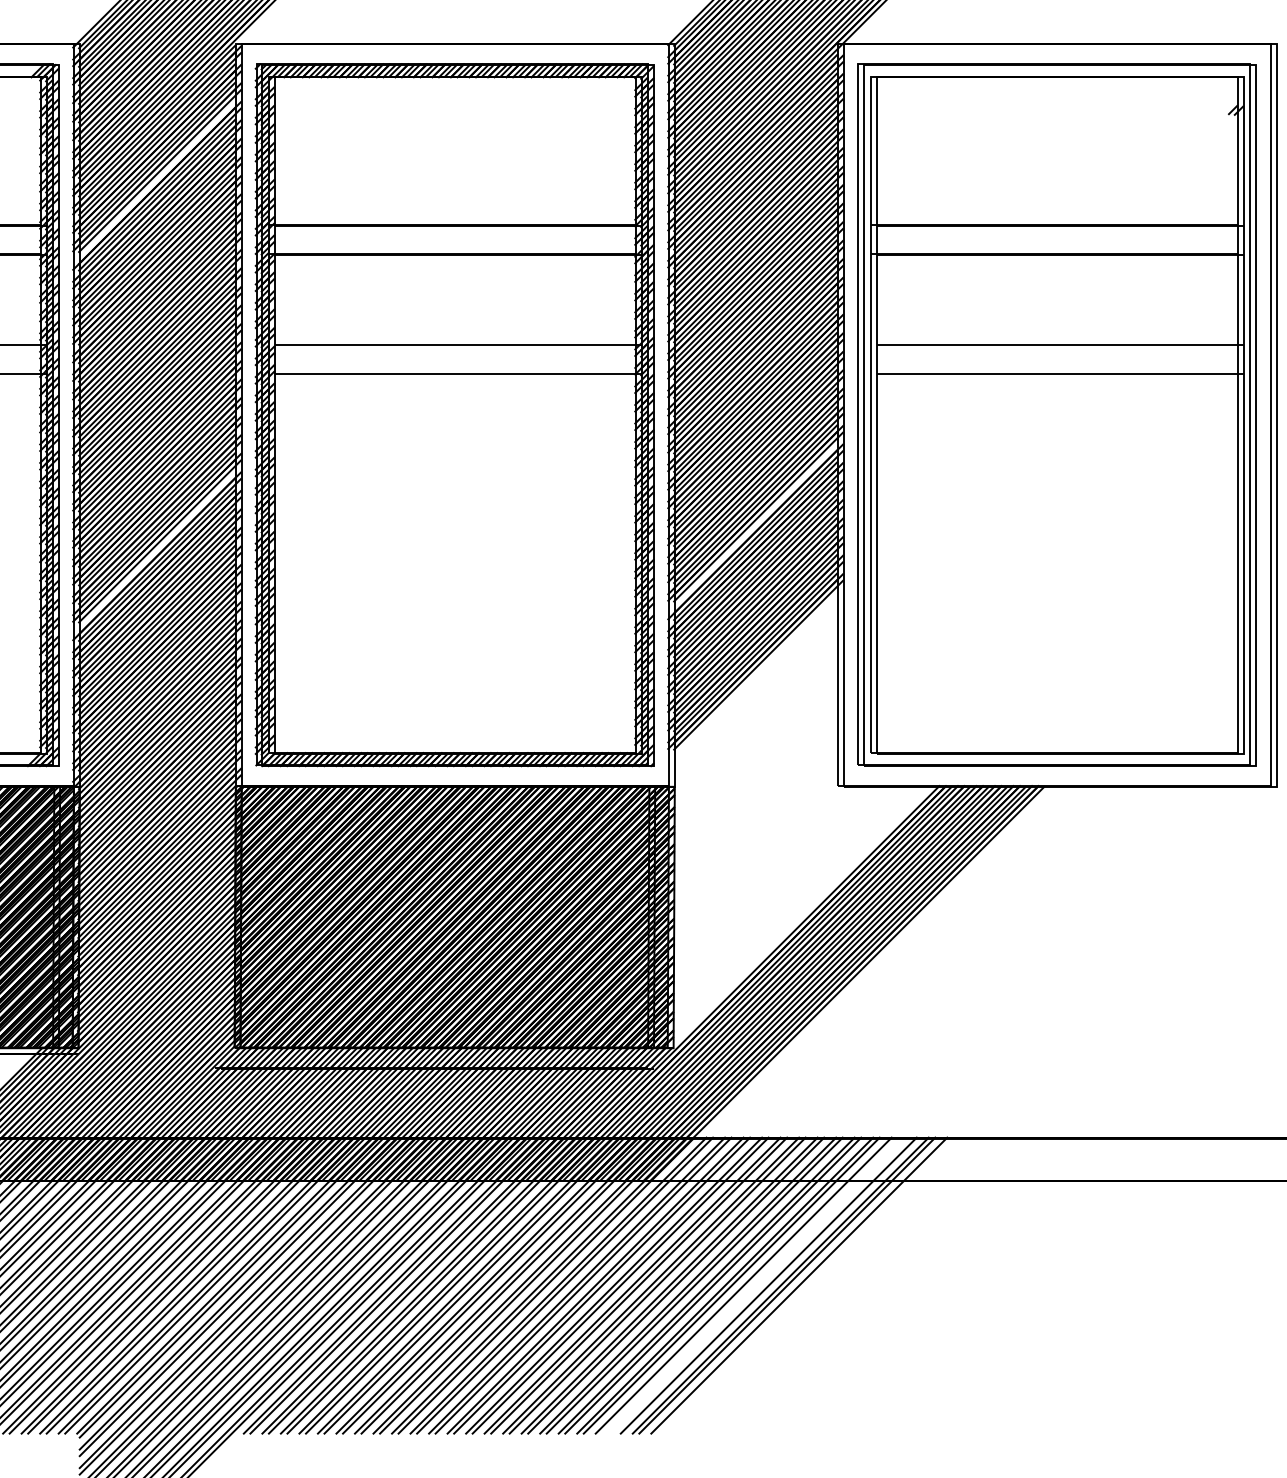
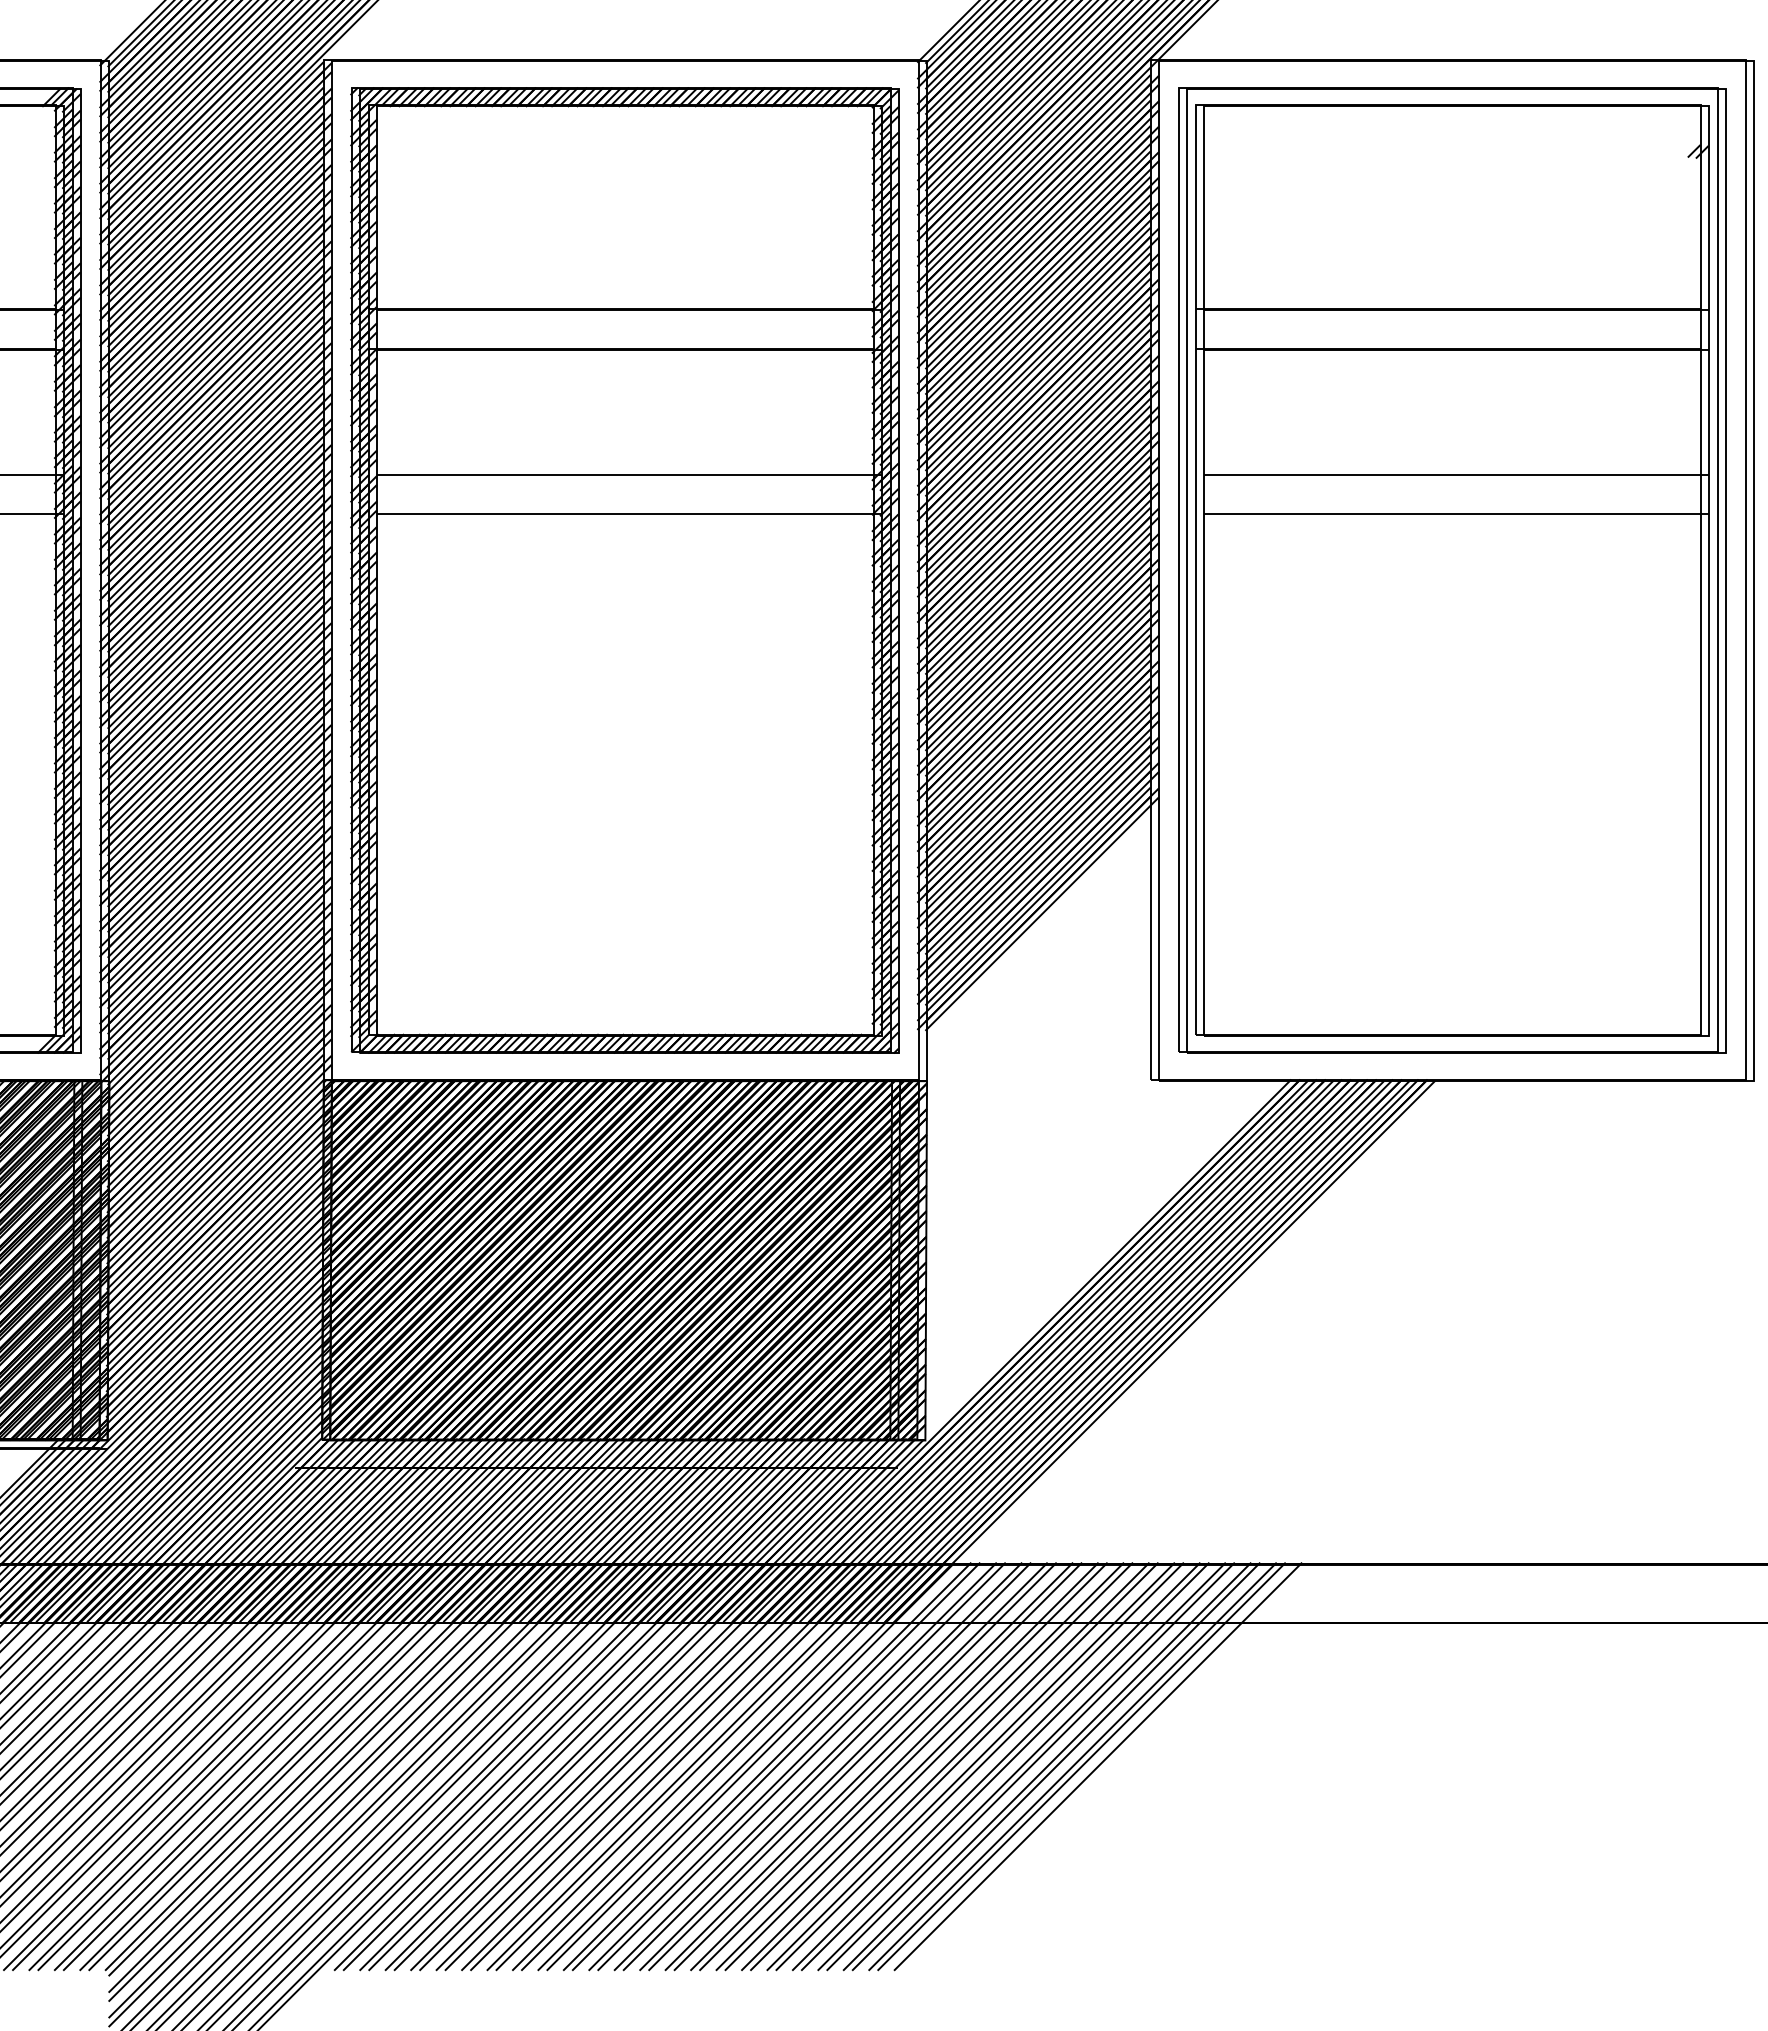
line: (154, 182) -> (211, 250), added
line: (752, 528) -> (1033, 726), added
line: (154, 552) -> (211, 759), added
line: (750, 1285) -> (1030, 1766), added
line: (761, 1285) -> (1046, 1766), added

